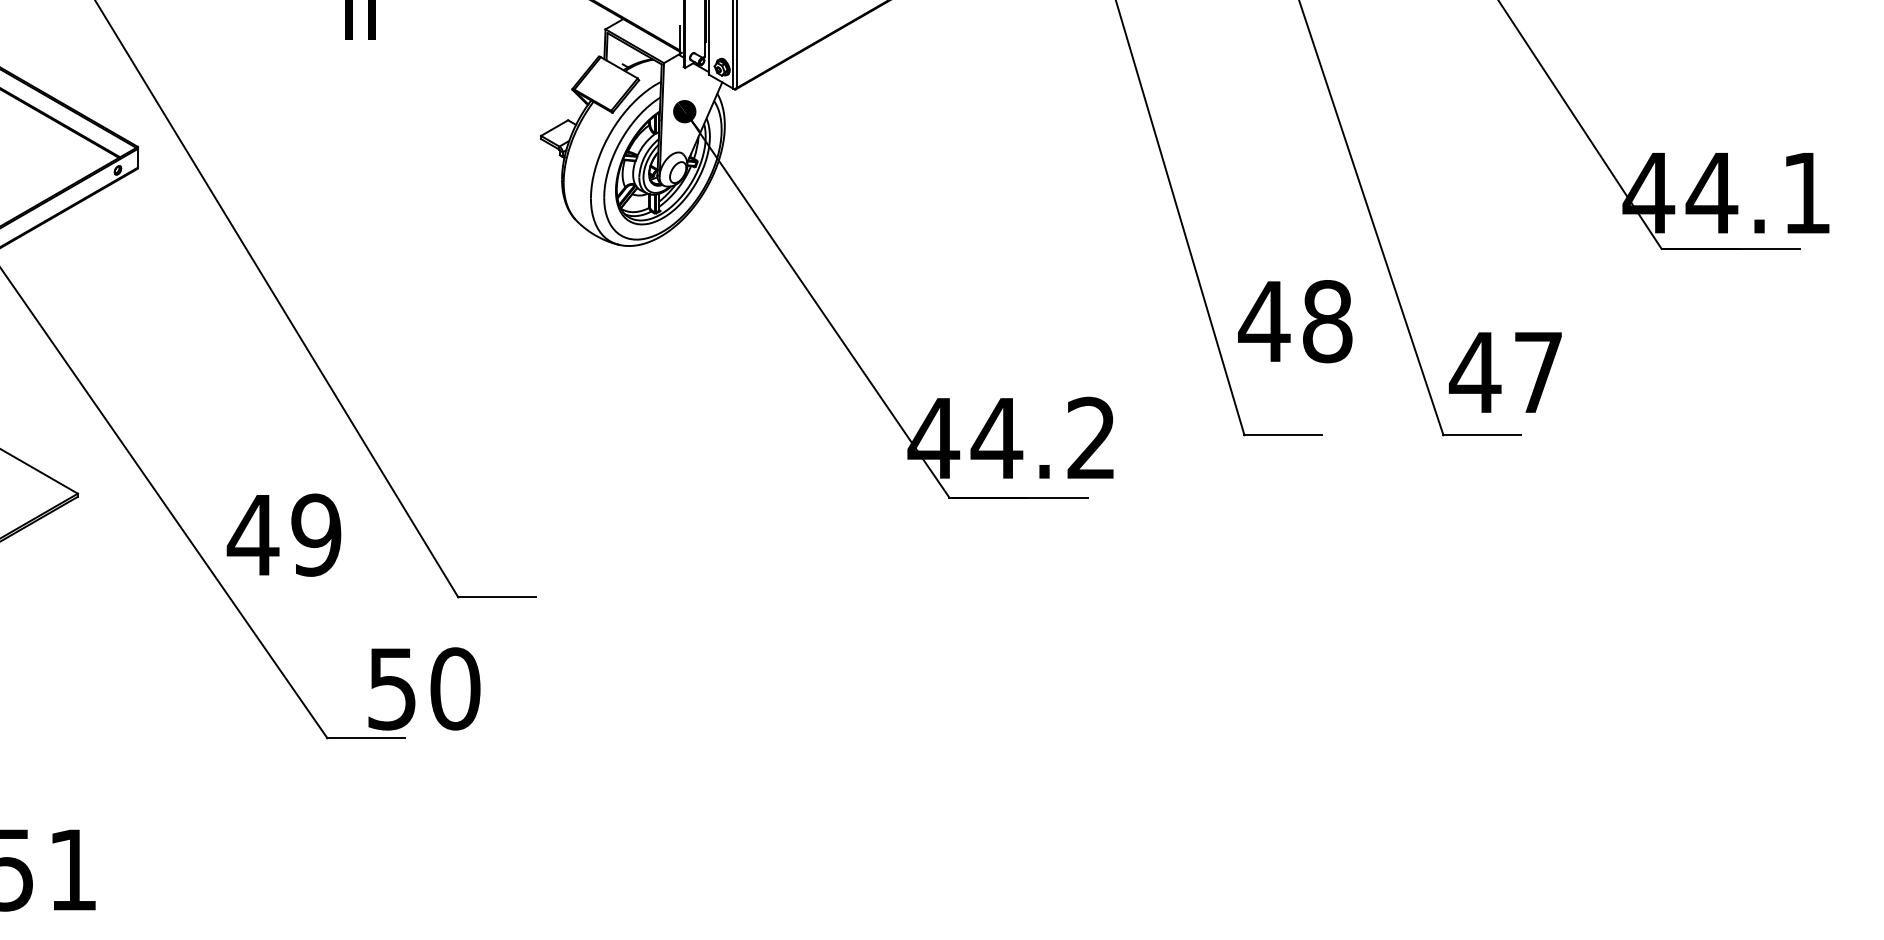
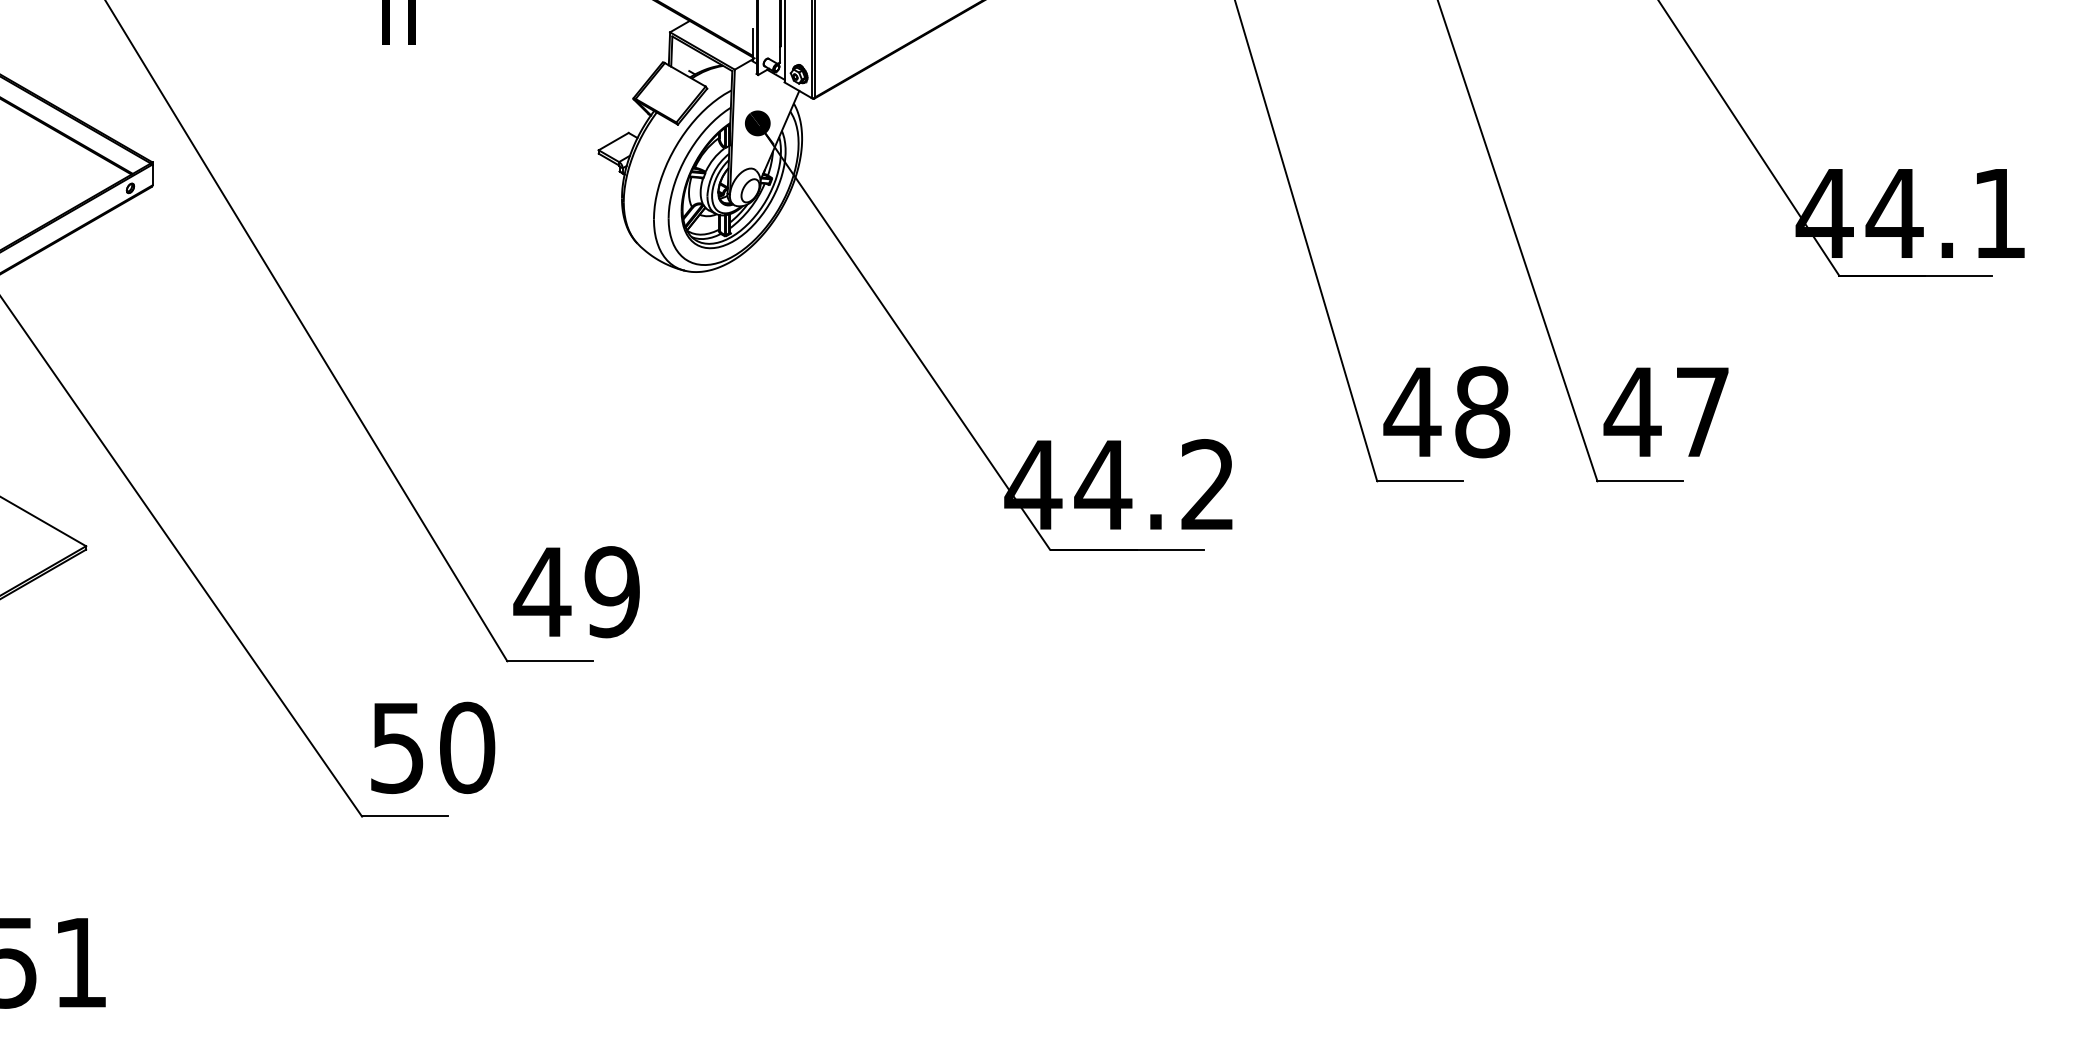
text: (1295, 321) -> (1447, 412), moved
text: (283, 534) -> (575, 591), moved
text: (424, 688) -> (433, 747), moved

